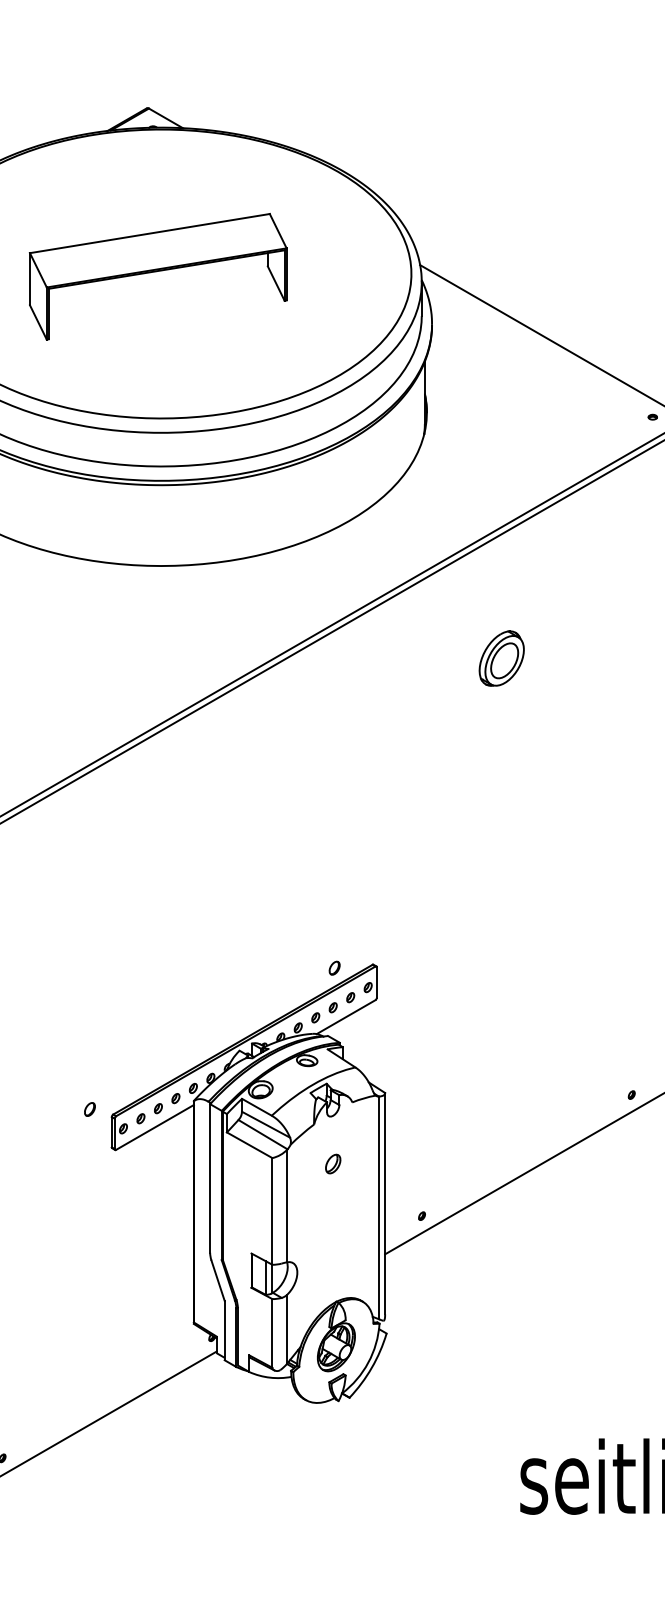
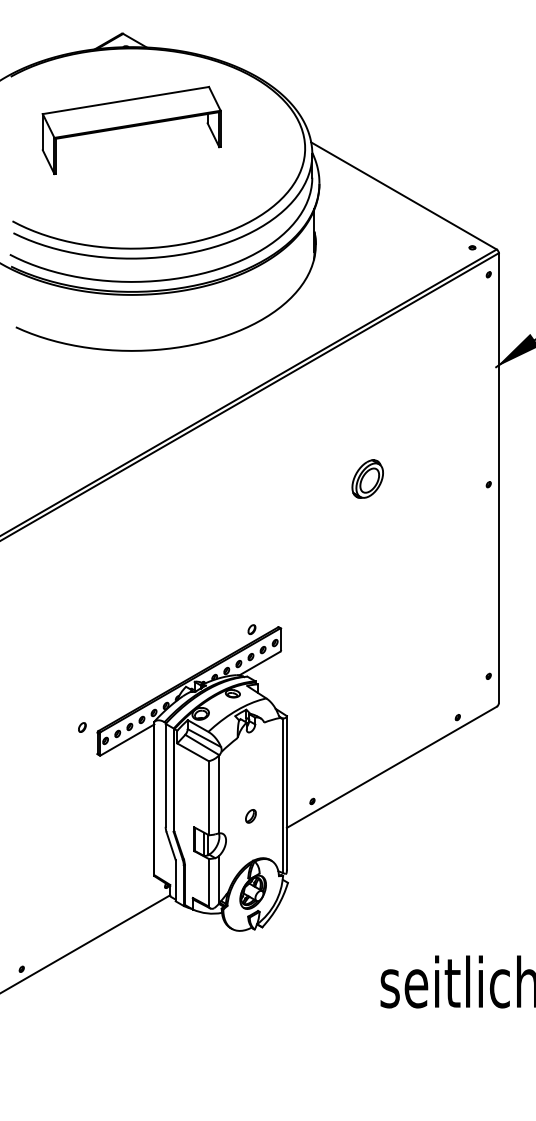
part: (157, 276) -> (131, 130), moved
part: (501, 657) -> (367, 478), moved
part: (332, 1164) -> (250, 816), moved

